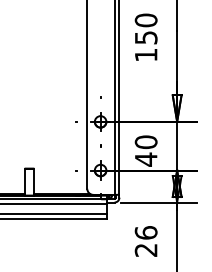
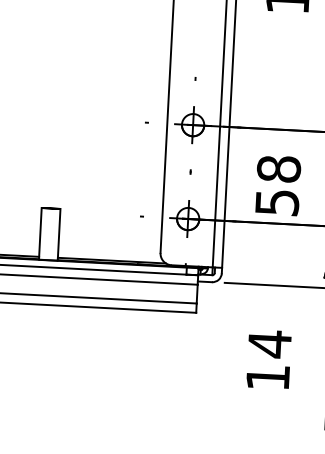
text: (146, 150) -> (278, 185), 40 -> 58
text: (145, 240) -> (267, 358), 26 -> 14

